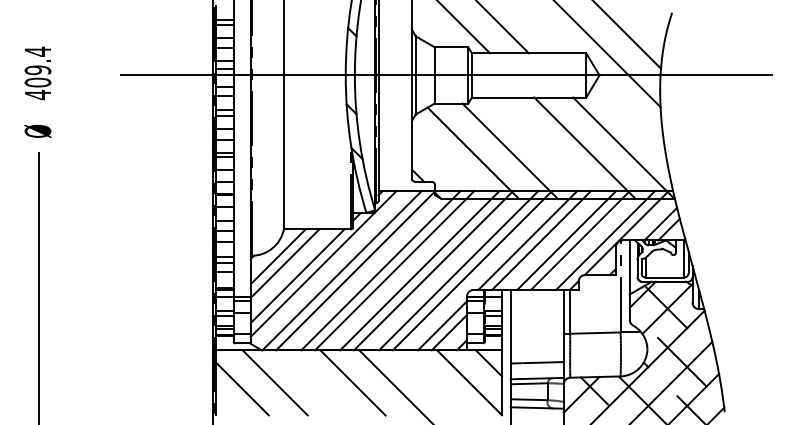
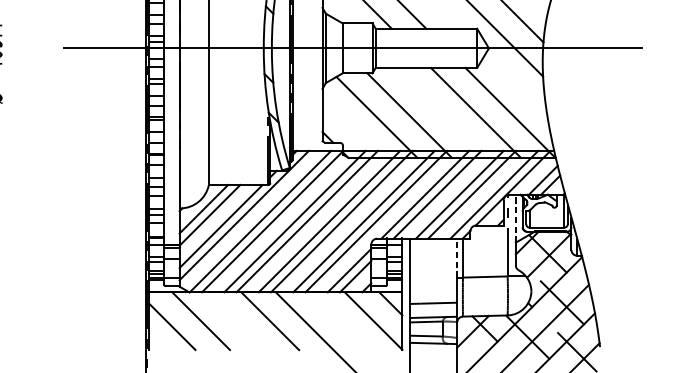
line: (629, 267) -> (515, 218), solid -> dashed
line: (563, 311) -> (456, 257), solid -> dashed

